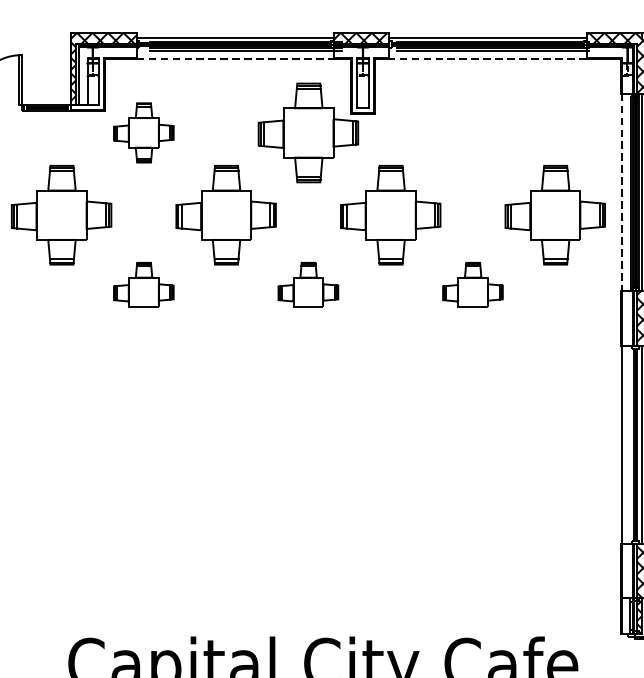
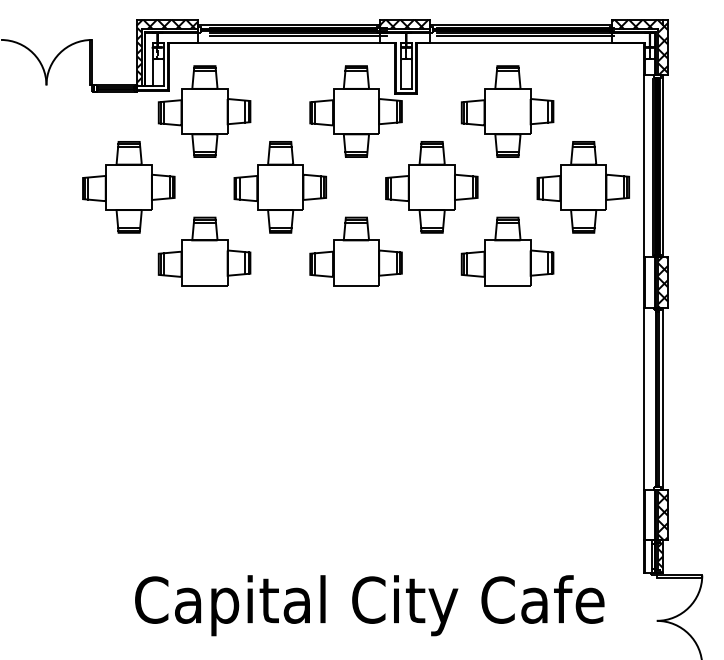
line: (235, 58) -> (288, 43), dashed -> solid
line: (488, 58) -> (521, 43), dashed -> solid
part: (143, 132) -> (204, 111), size x1.67
part: (472, 132) -> (507, 111), added
line: (621, 192) -> (644, 166), dashed -> solid
part: (143, 284) -> (204, 251), size x1.67
part: (307, 284) -> (355, 251), size x1.67
part: (472, 284) -> (507, 251), size x1.67

